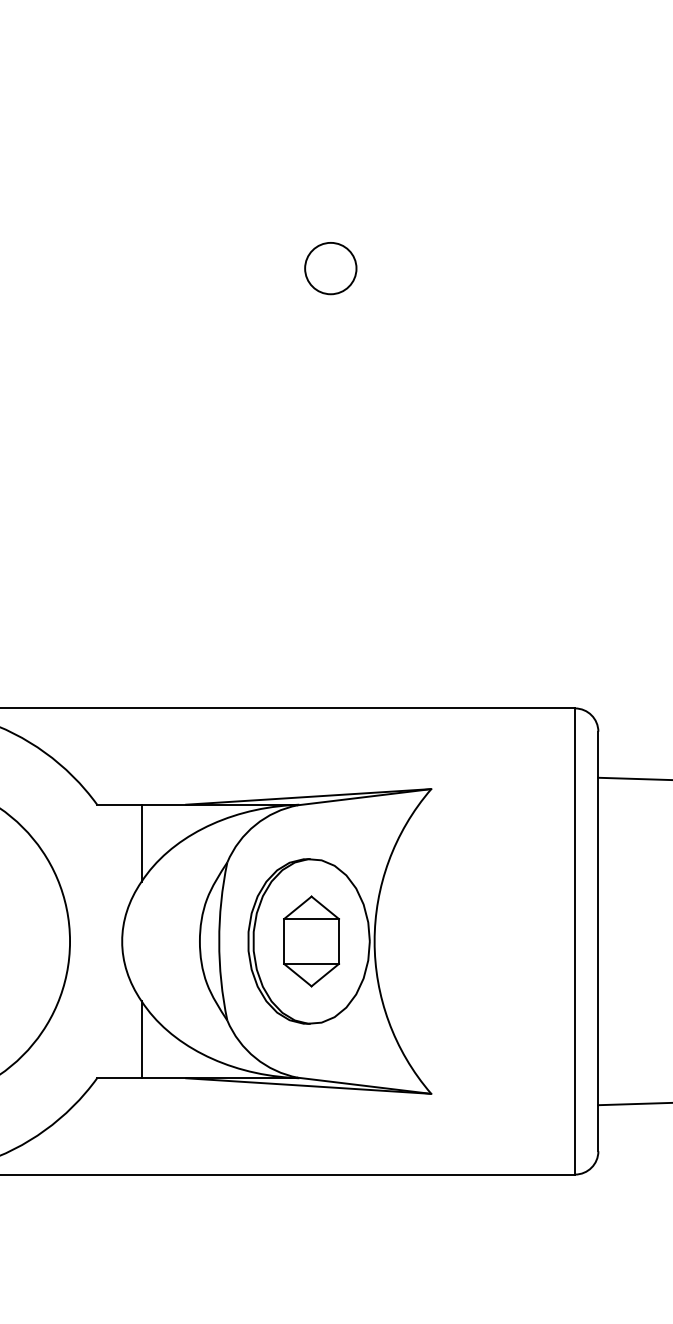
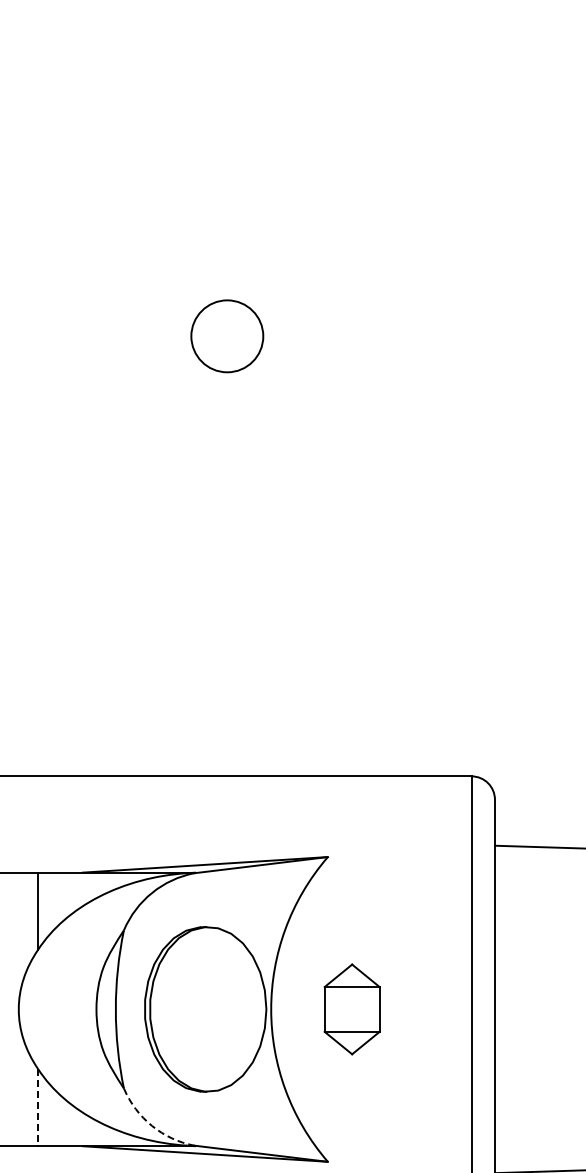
circle: (330, 268) -> (227, 336), size x1.4
part: (311, 941) -> (352, 1009), moved
line: (141, 1039) -> (38, 1107), solid -> dashed
arc: (255, 1058) -> (152, 1126), solid -> dashed

